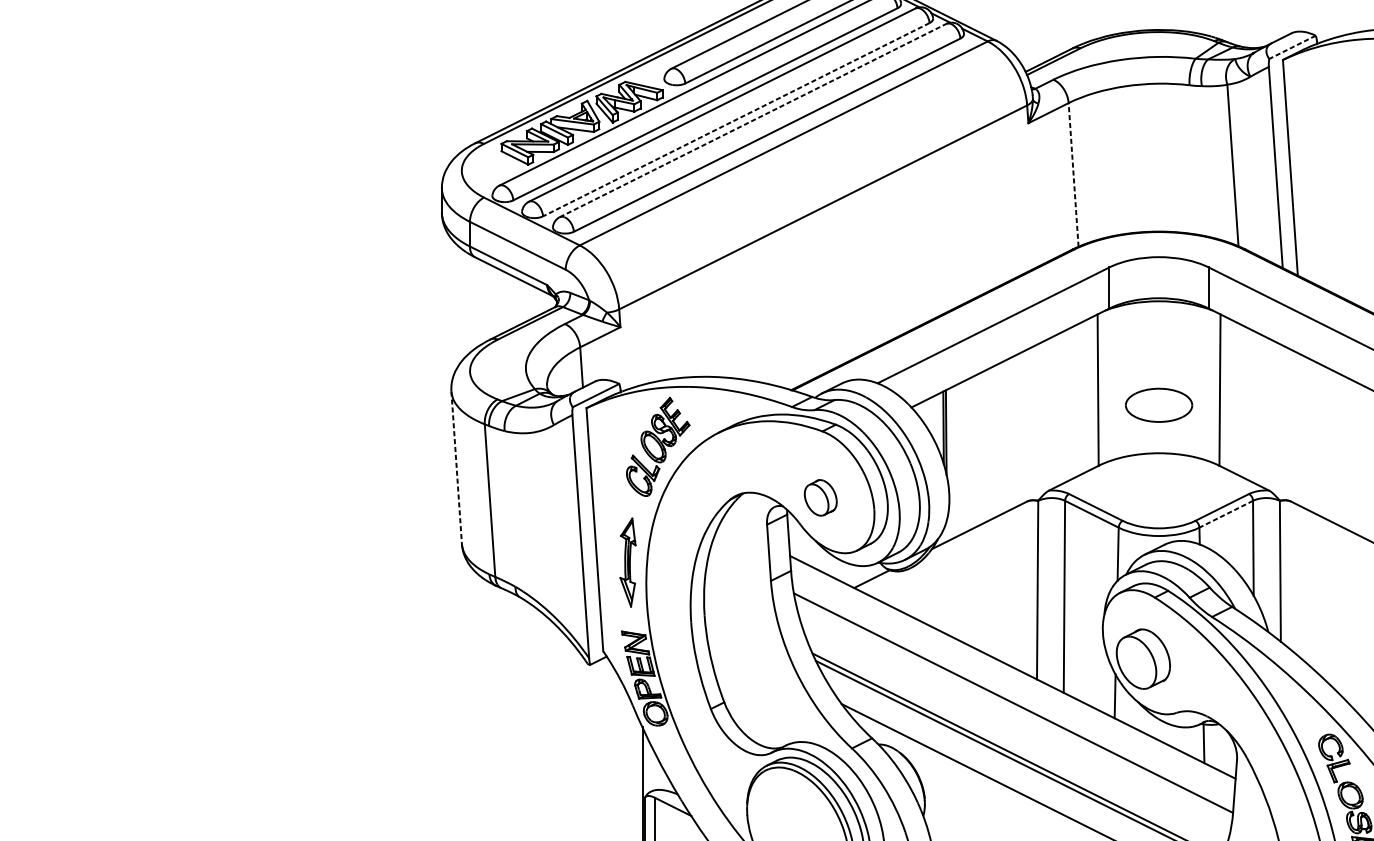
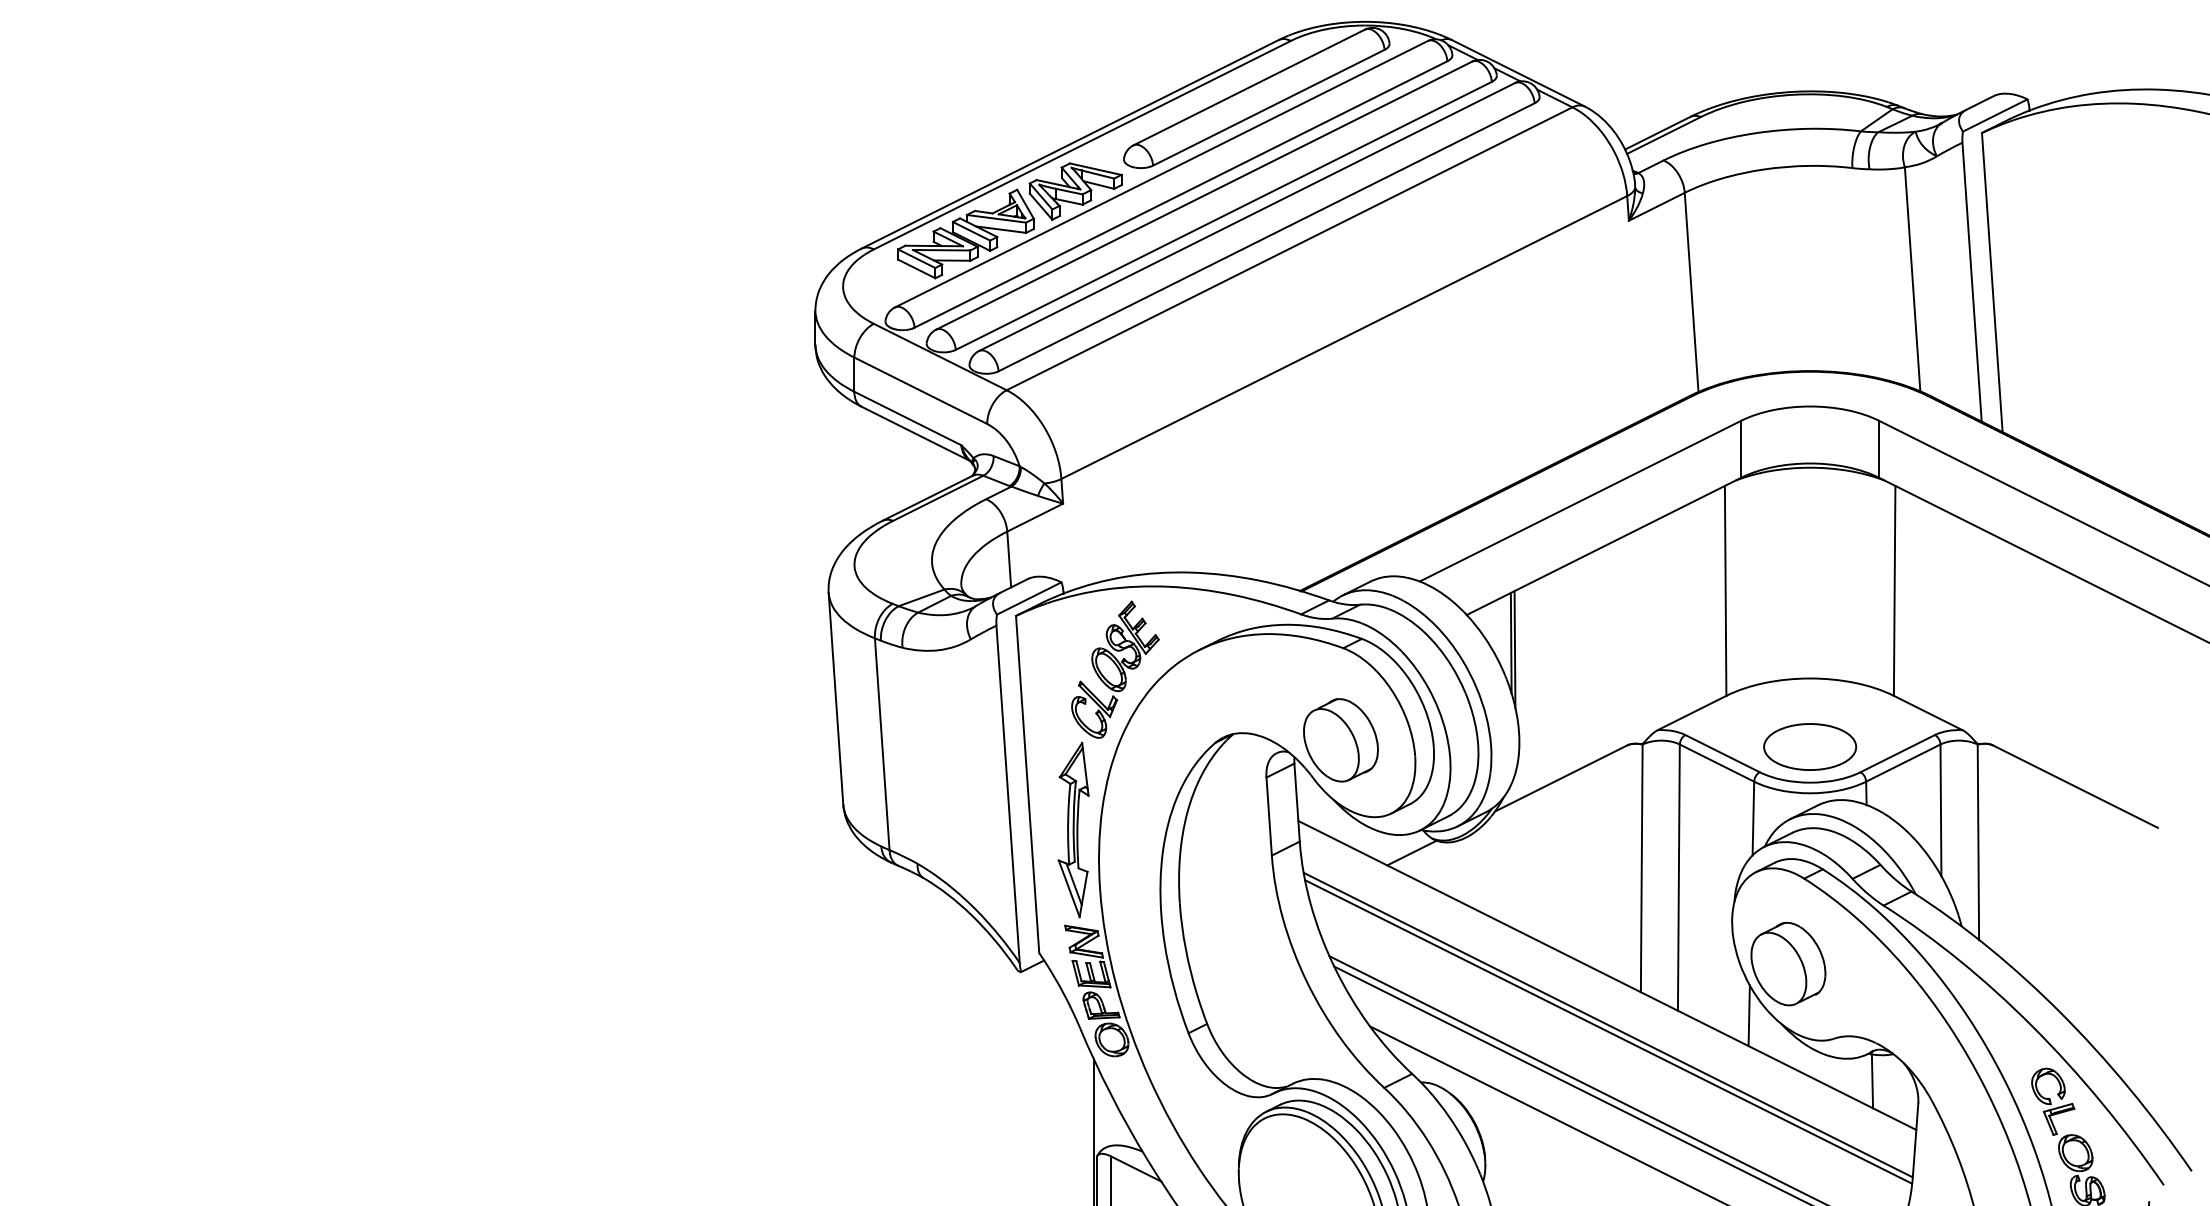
line: (1291, 47) -> (1994, 115), dashed -> solid
line: (736, 119) -> (1223, 215), dashed -> solid
line: (752, 120) -> (1246, 217), dashed -> solid
line: (1073, 174) -> (1691, 292), dashed -> solid
part: (1159, 404) -> (1810, 746), moved
line: (457, 468) -> (836, 699), dashed -> solid
part: (820, 497) -> (1340, 740), size x1.67
line: (1226, 514) -> (1903, 763), dashed -> solid
part: (627, 562) -> (1073, 830), size x1.43
line: (1013, 707) -> (1608, 1031), added

